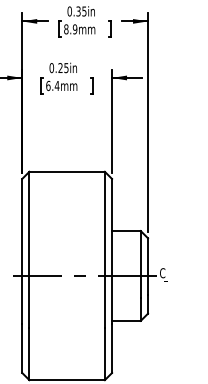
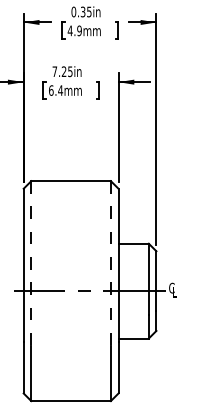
text: (65, 29) -> (69, 30), 8.9mm -> 4.9mm
text: (51, 67) -> (54, 71), 0.25in -> 7.25in
line: (29, 250) -> (31, 264), solid -> dashed
line: (104, 250) -> (110, 264), solid -> dashed

